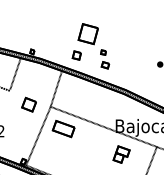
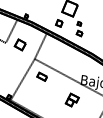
part: (28, 104) -> (19, 44), moved
part: (63, 128) -> (42, 76), size x0.6
part: (121, 154) -> (72, 100), moved

